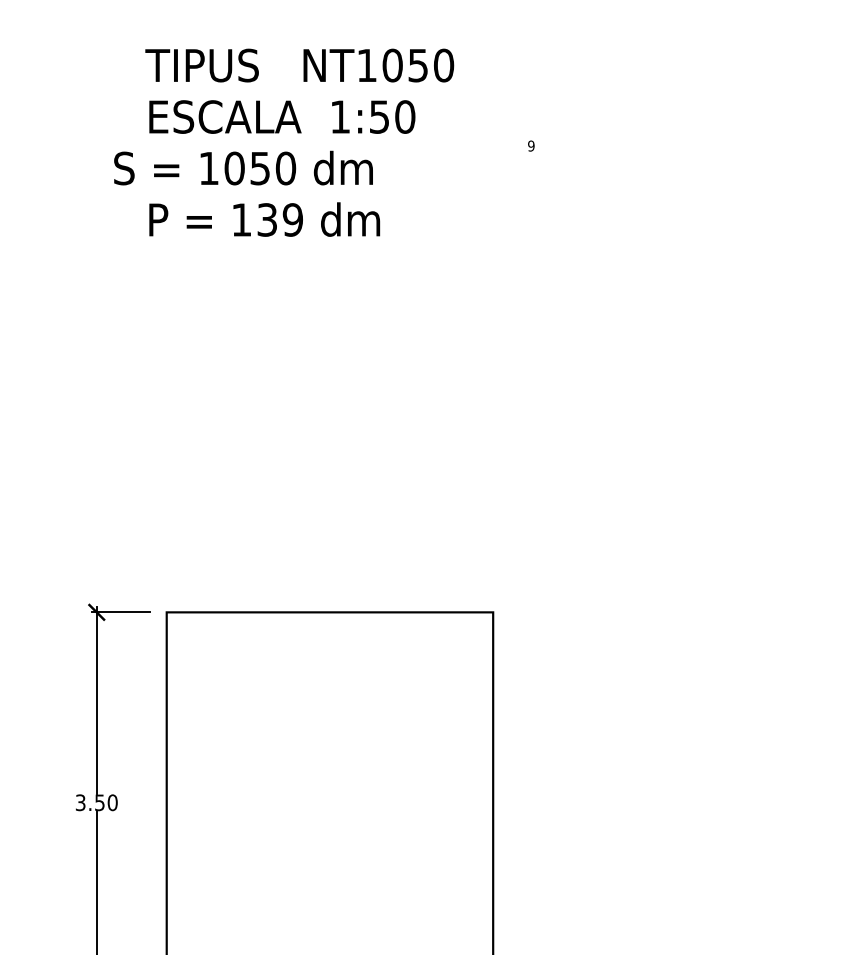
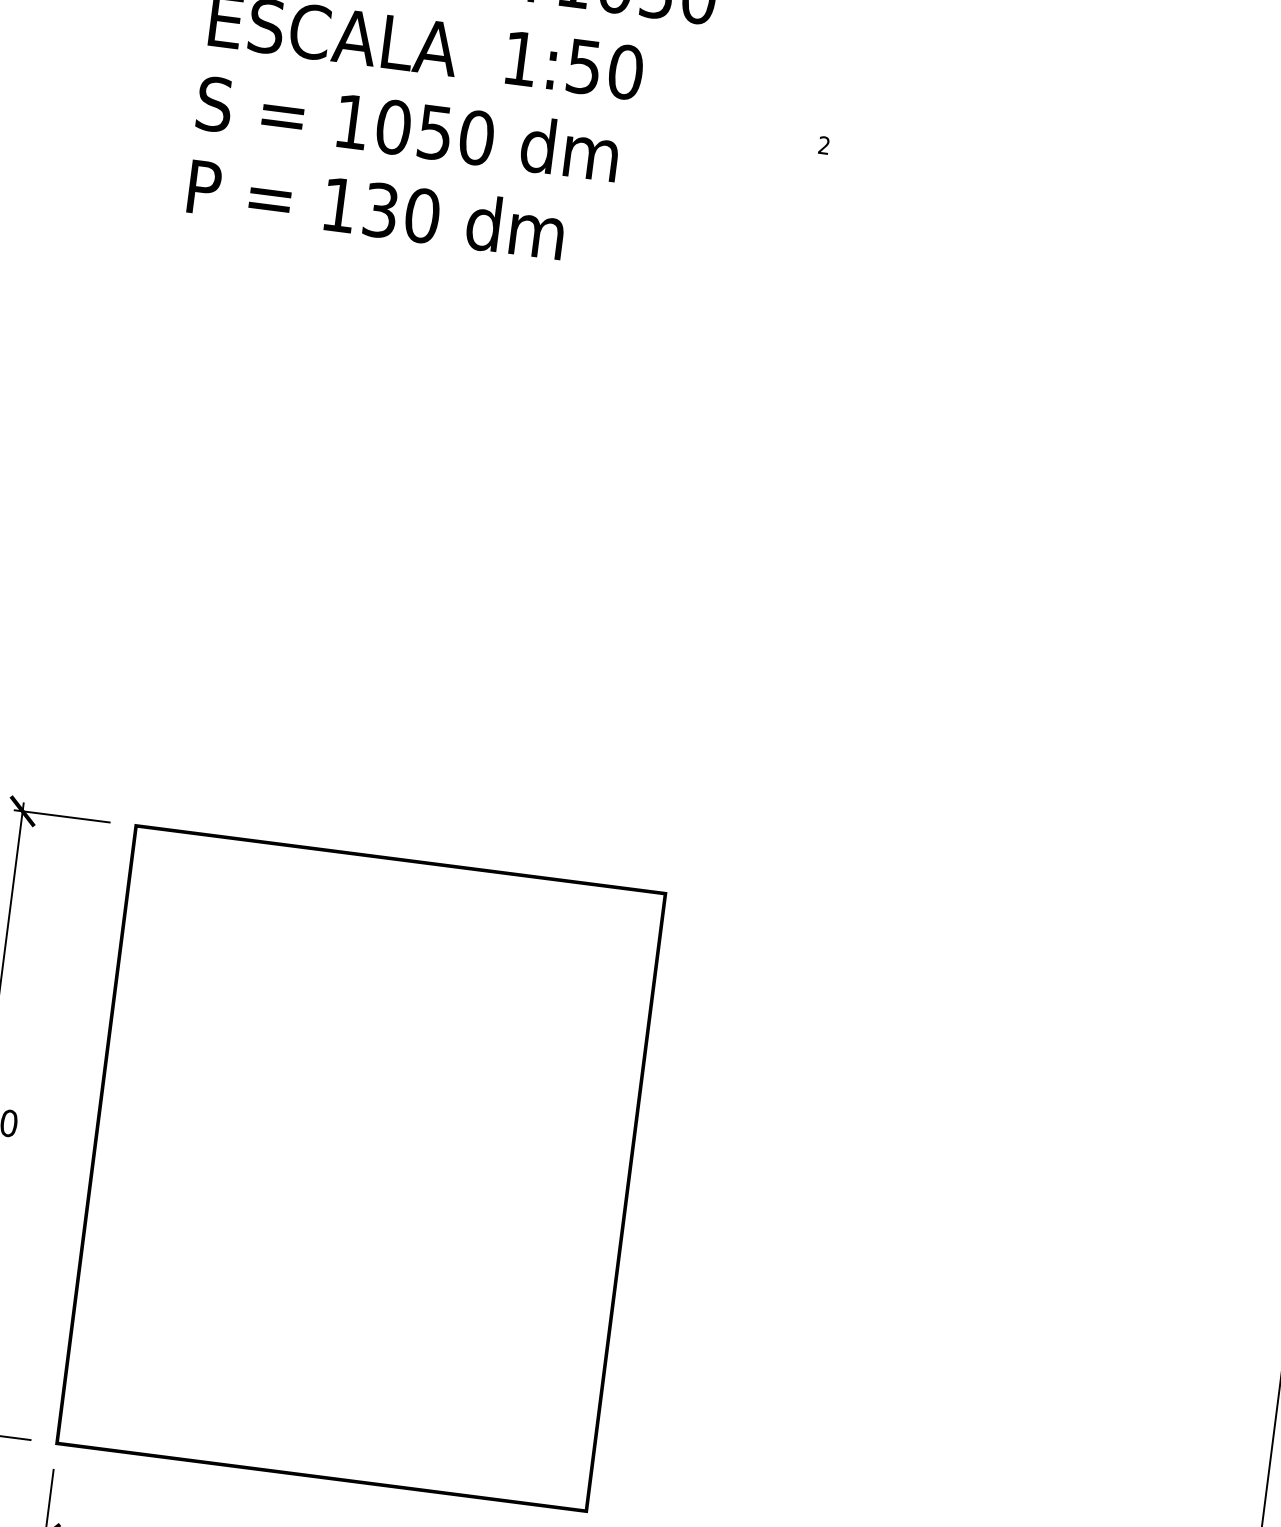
text: (531, 145) -> (824, 144), 9 -> 2
text: (243, 167) -> (408, 127), moved
text: (292, 219) -> (421, 214), 139 -> 130

